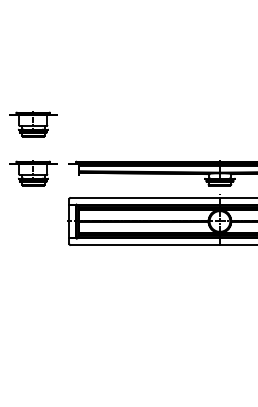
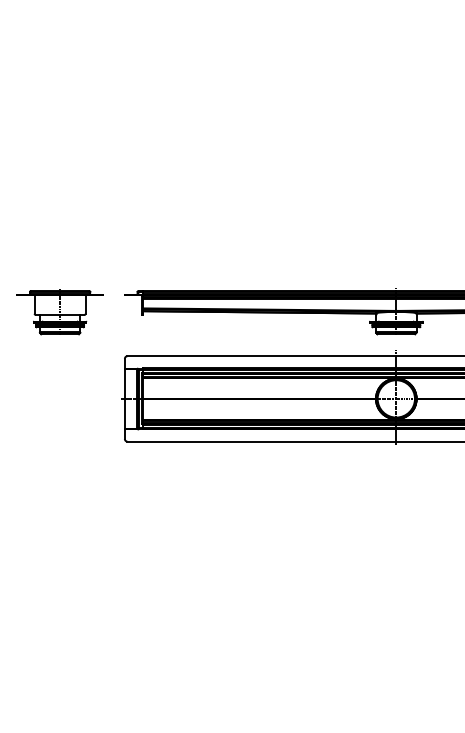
part: (33, 124) -> (60, 224), removed

